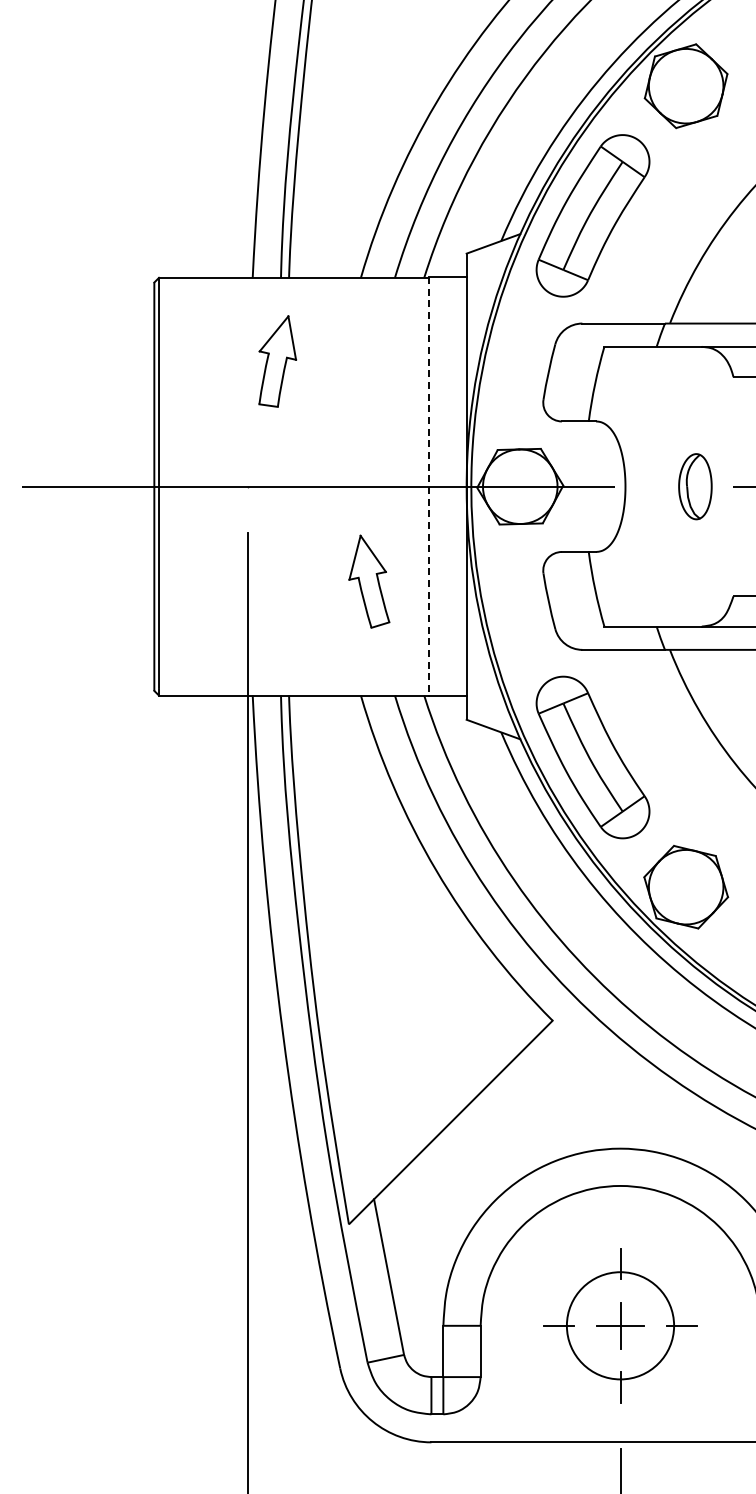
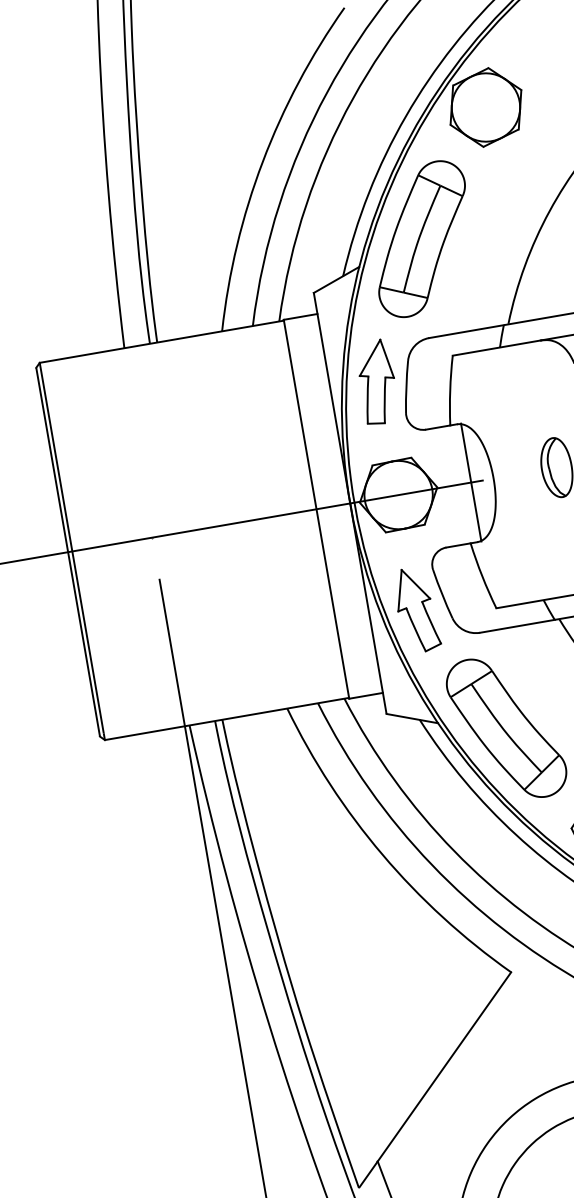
part: (277, 361) -> (377, 382), moved
line: (429, 486) -> (316, 509), dashed -> solid
line: (600, 486) -> (471, 482), added
part: (369, 581) -> (416, 609), moved

